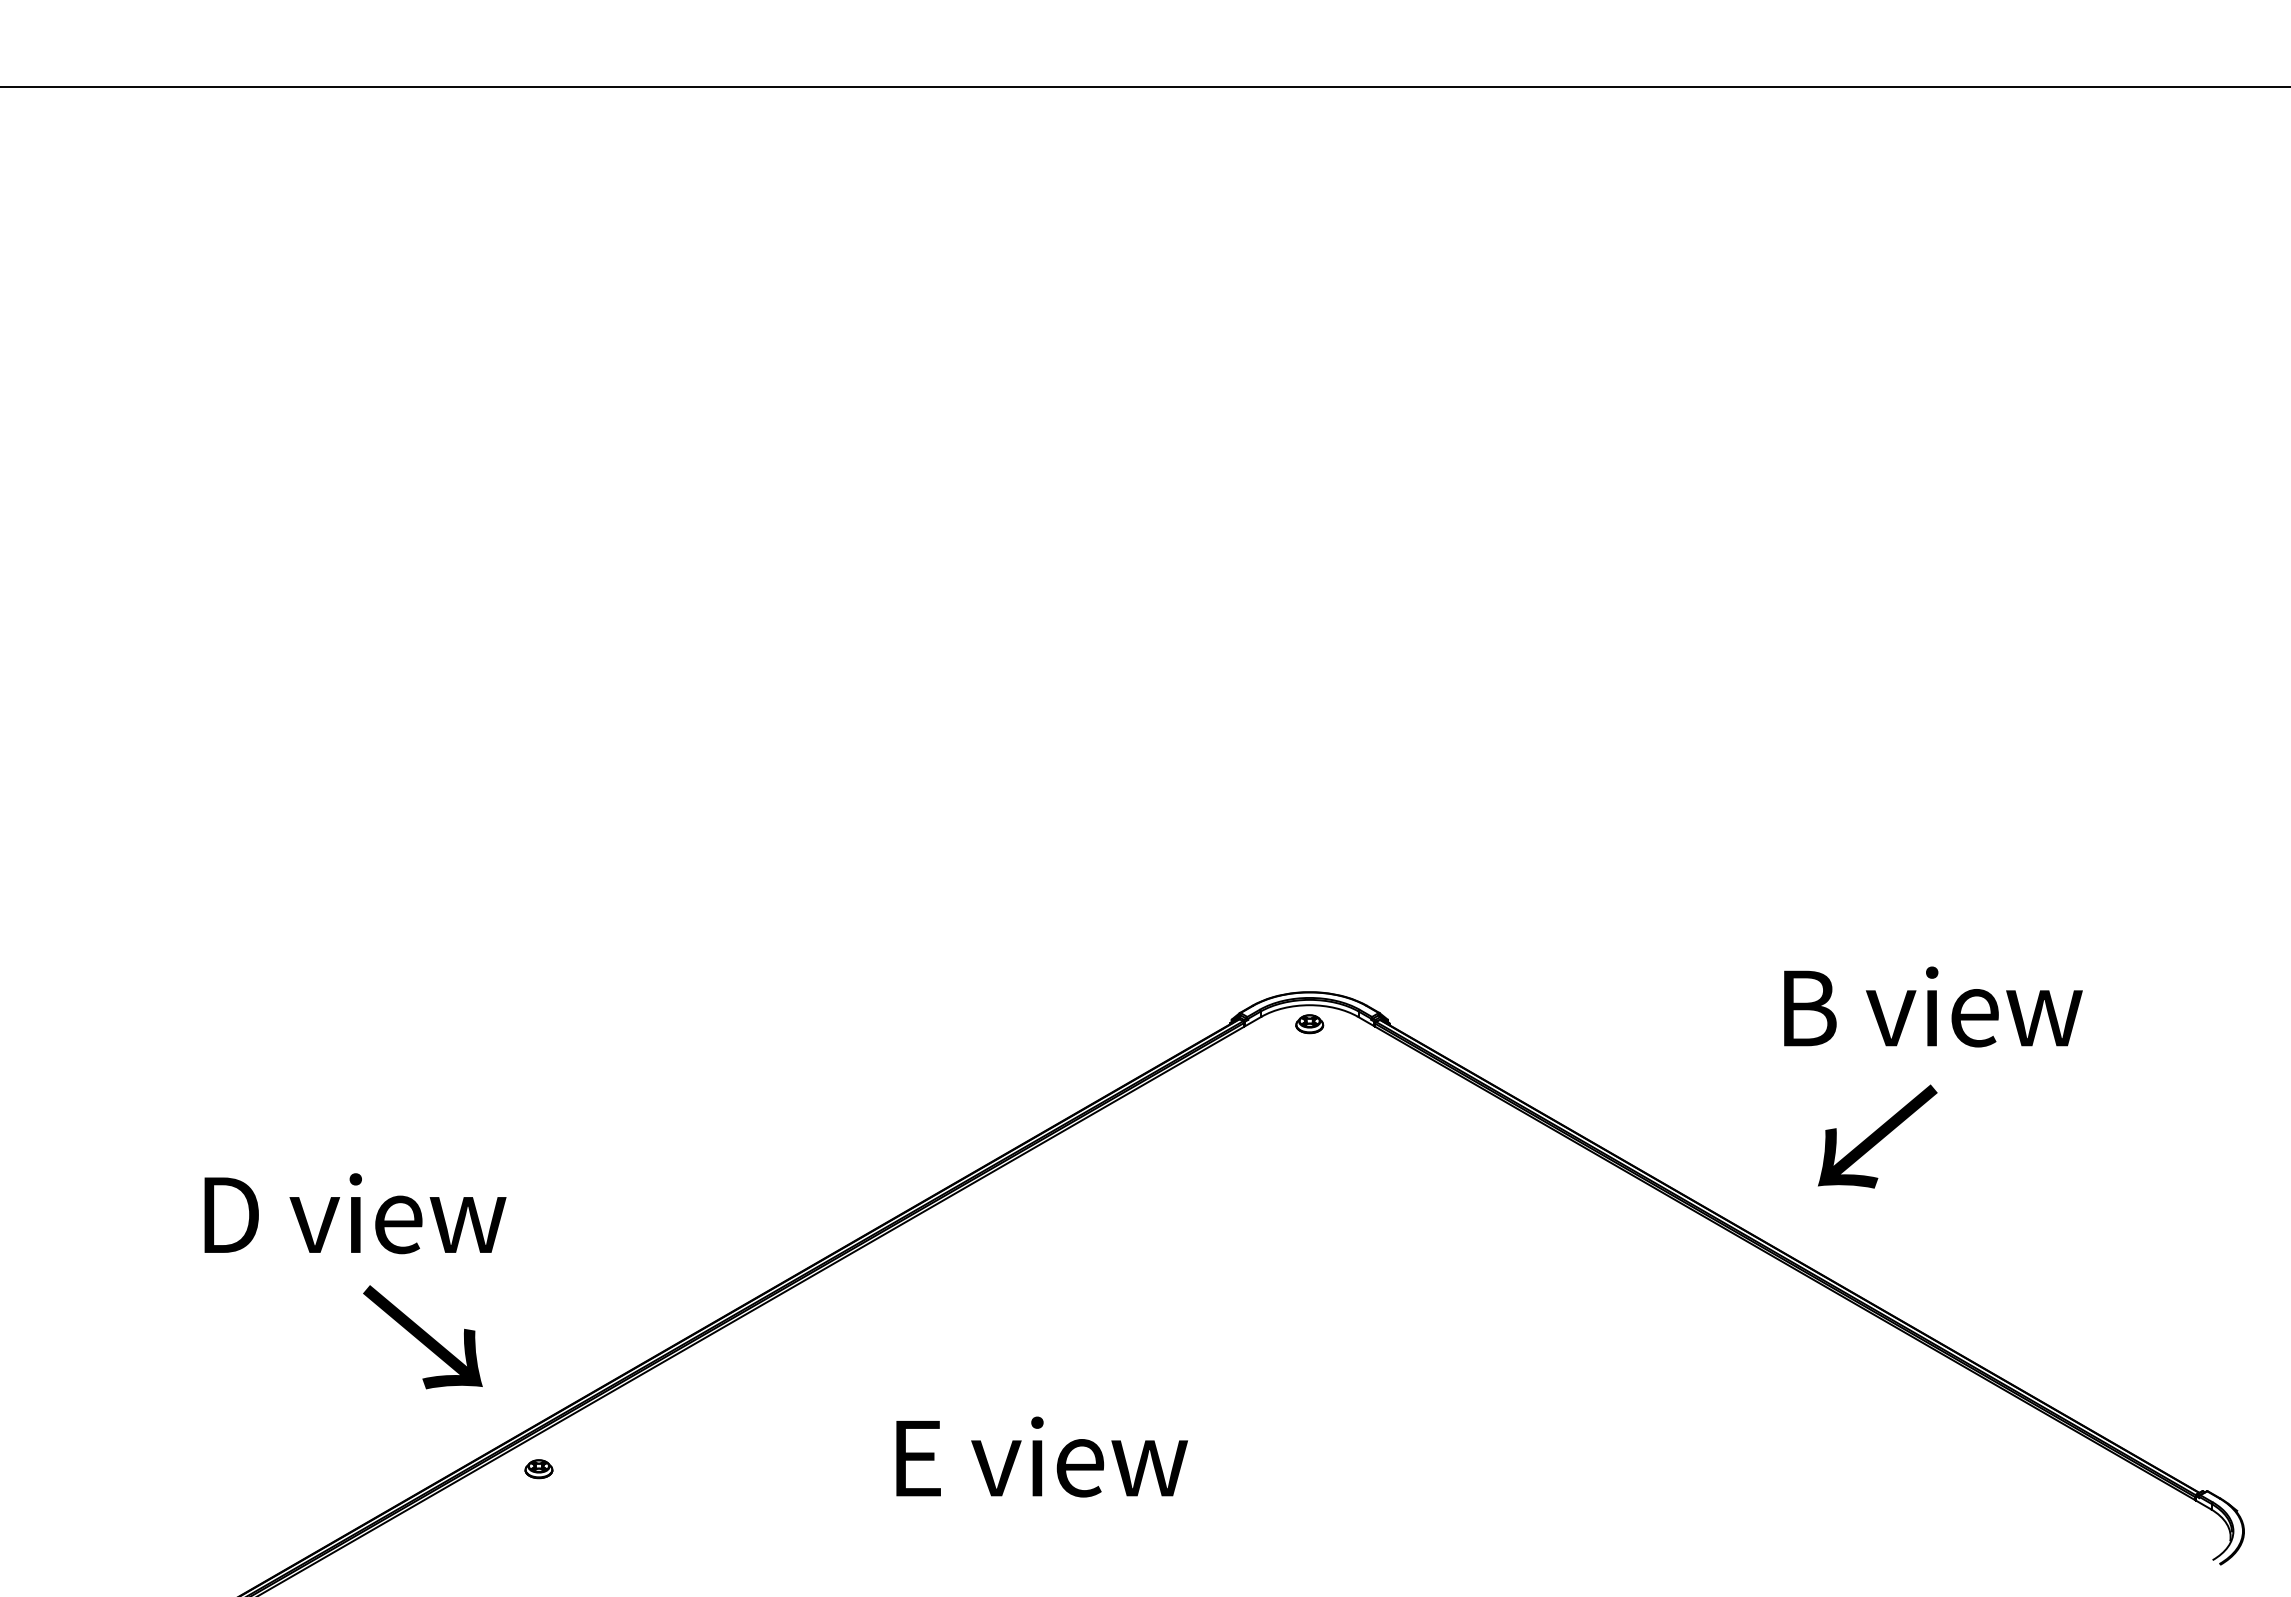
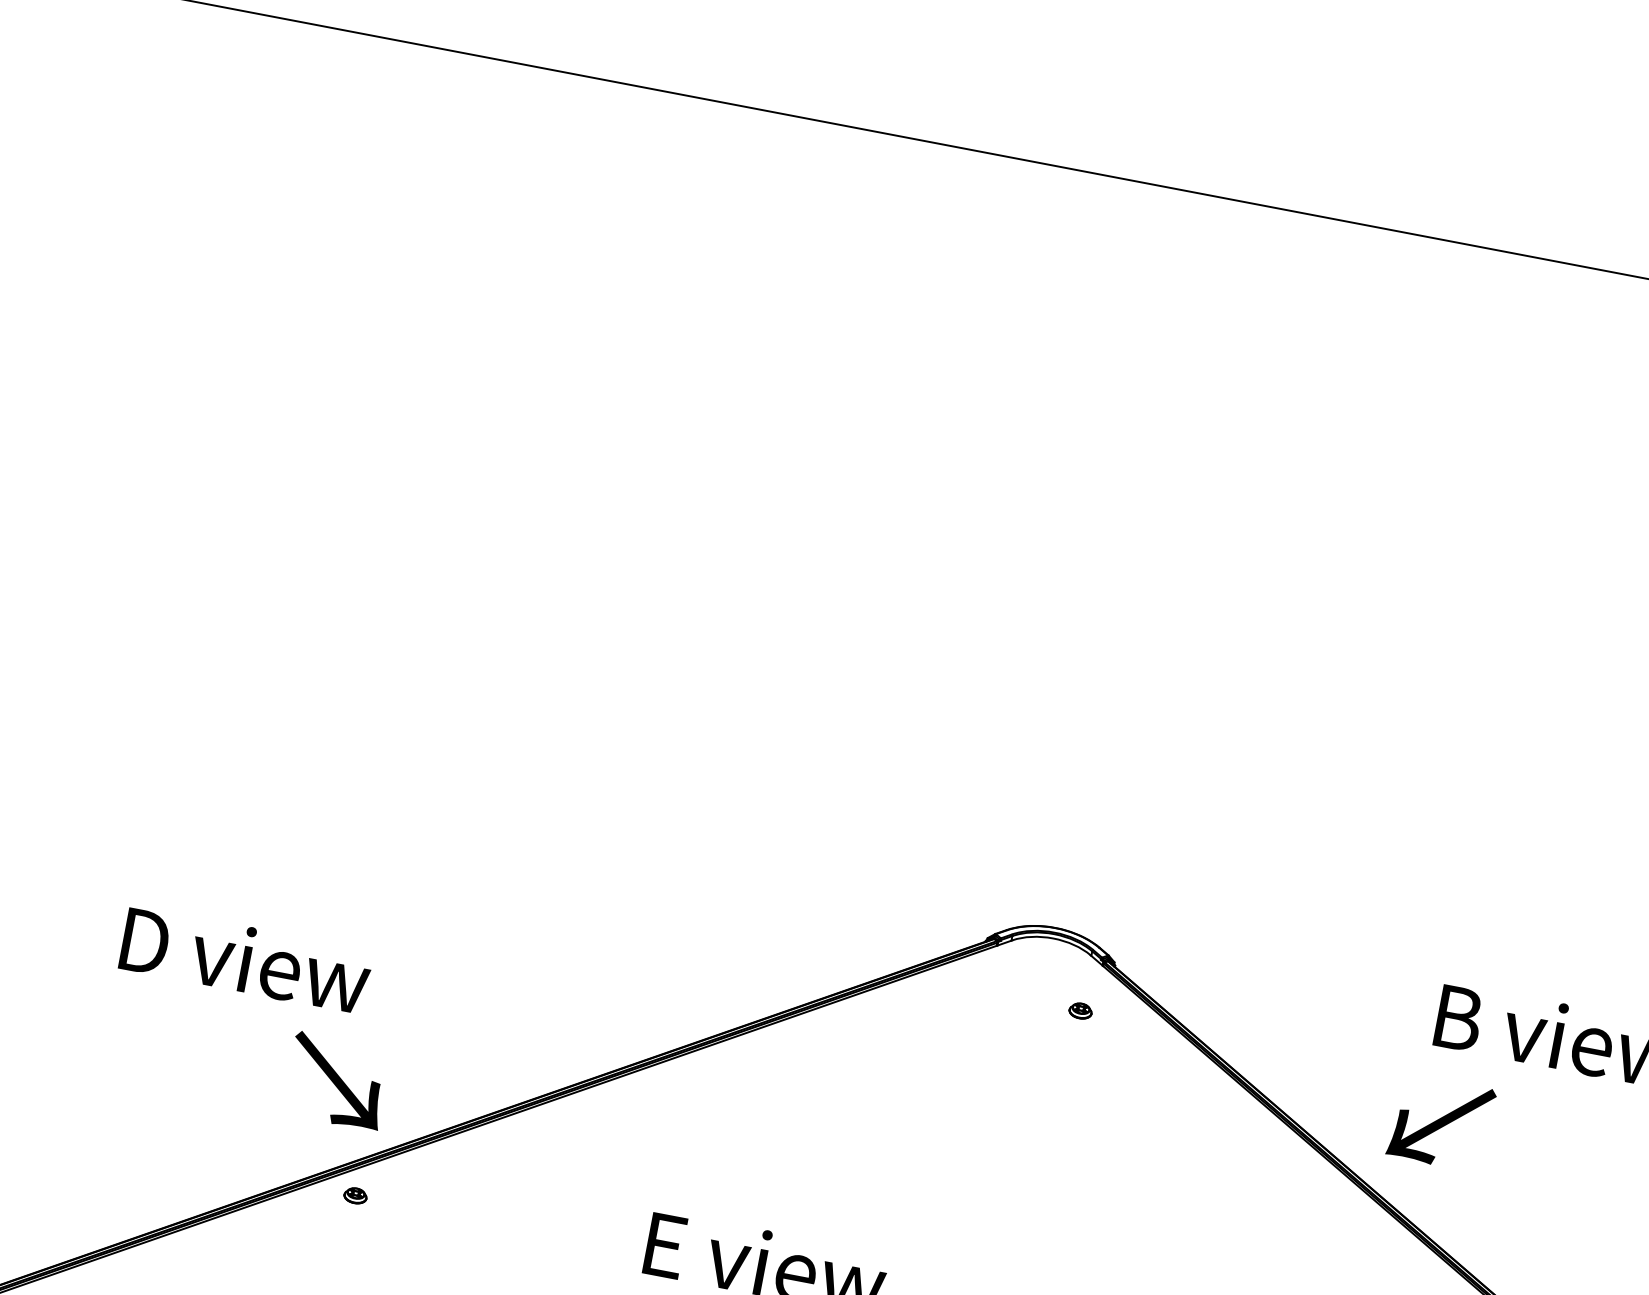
part: (1309, 1024) -> (1080, 1011), moved
text: (1877, 1136) -> (1441, 1122), moved
text: (422, 1337) -> (336, 1081), moved

